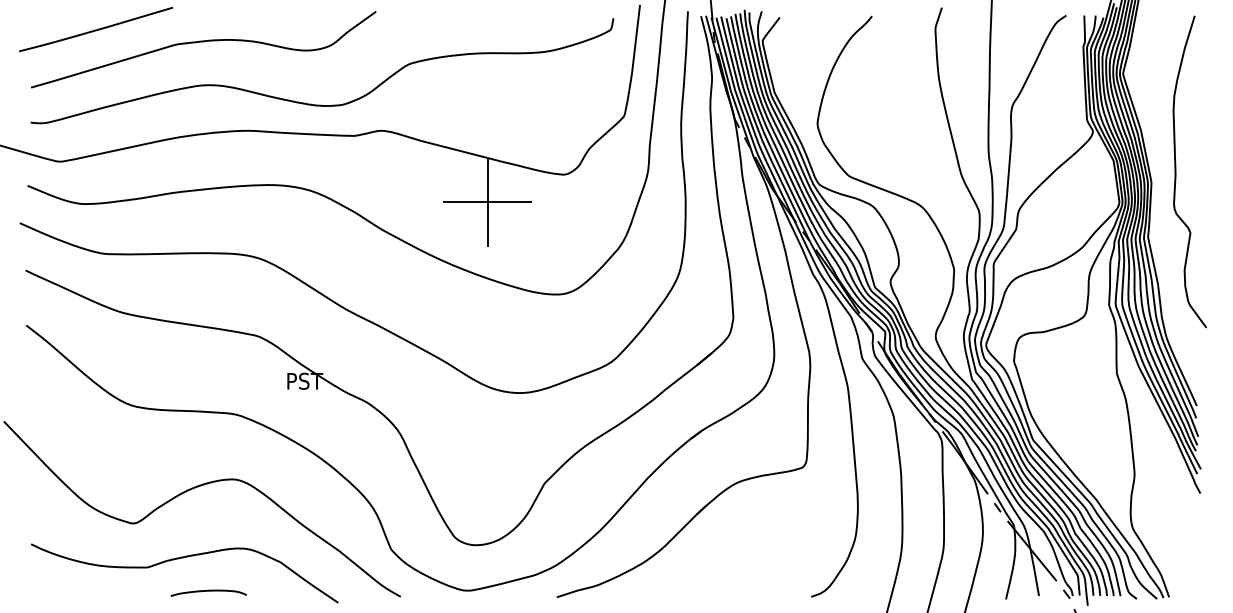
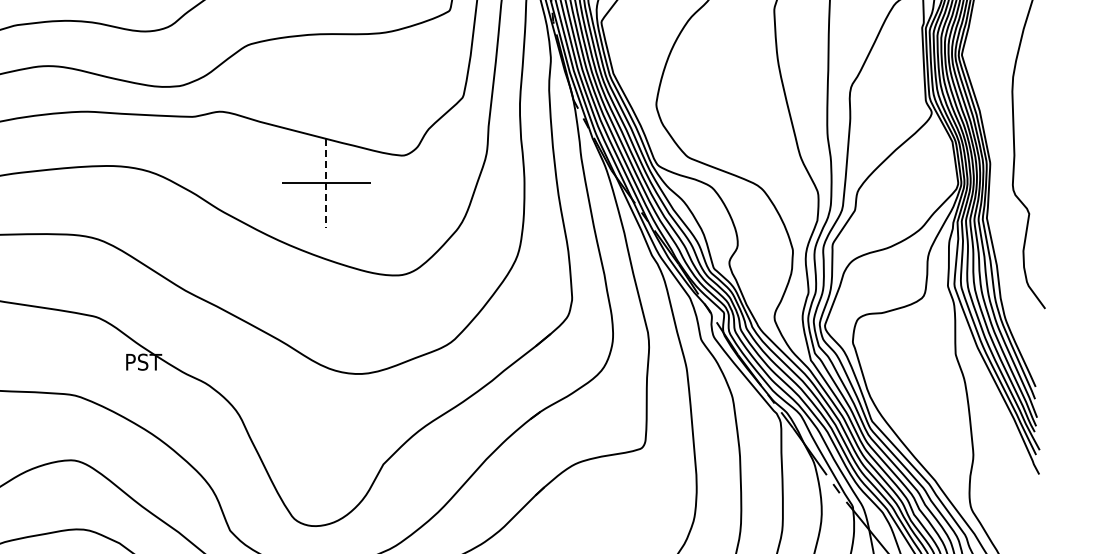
line: (487, 202) -> (326, 183), solid -> dashed

